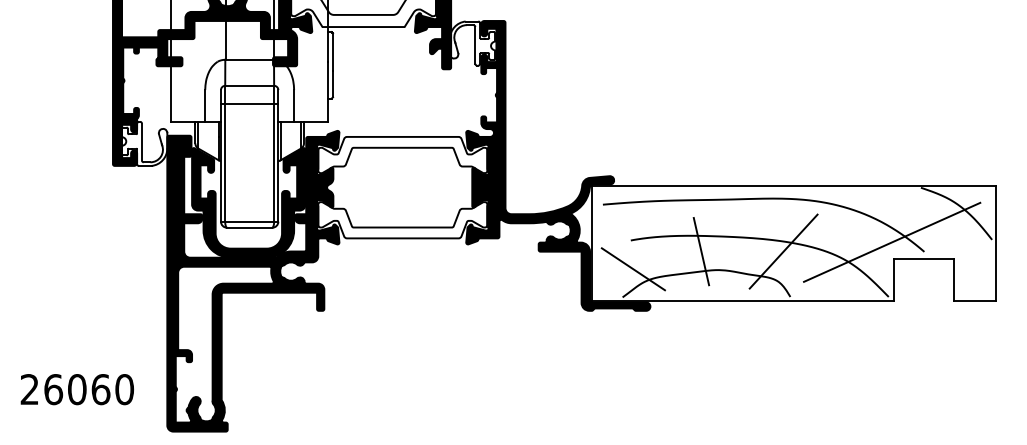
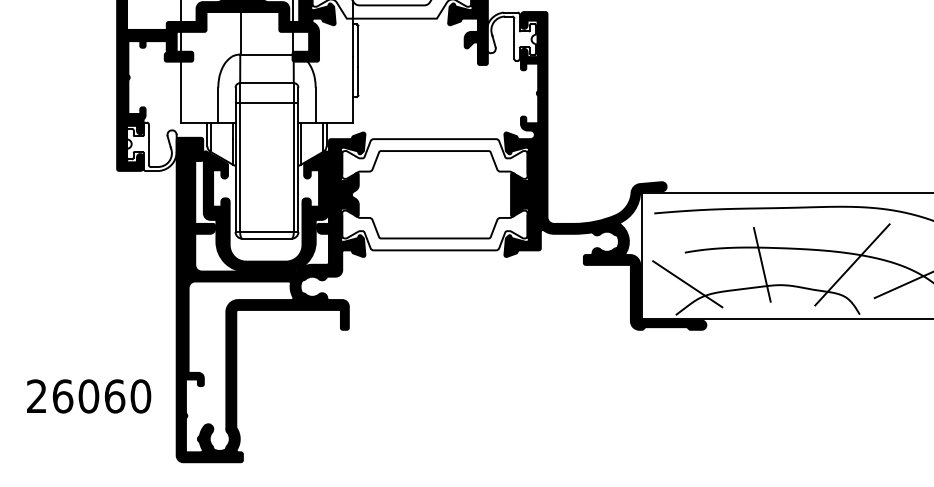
text: (76, 389) -> (88, 396), moved

